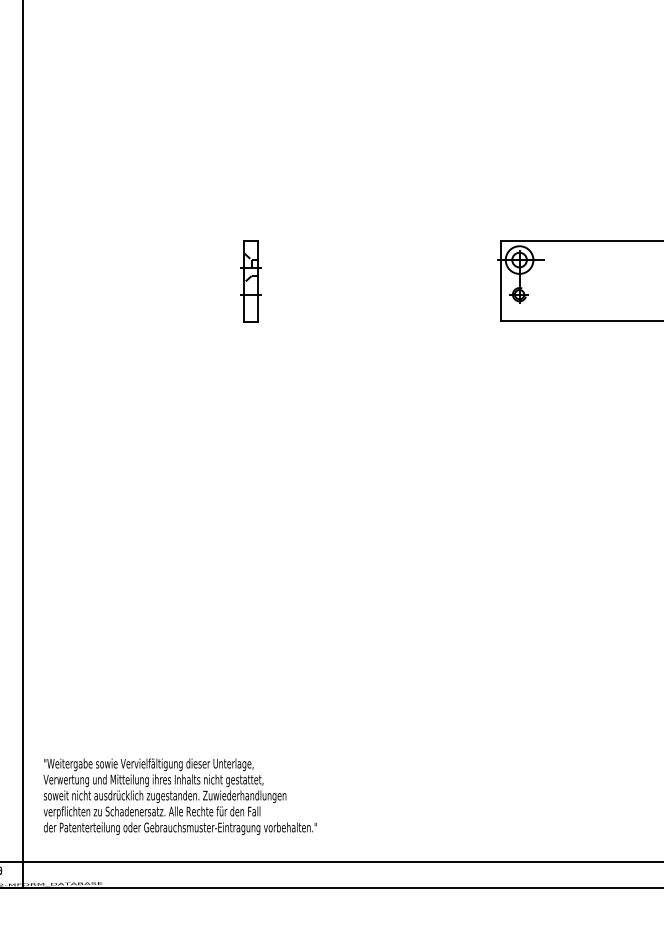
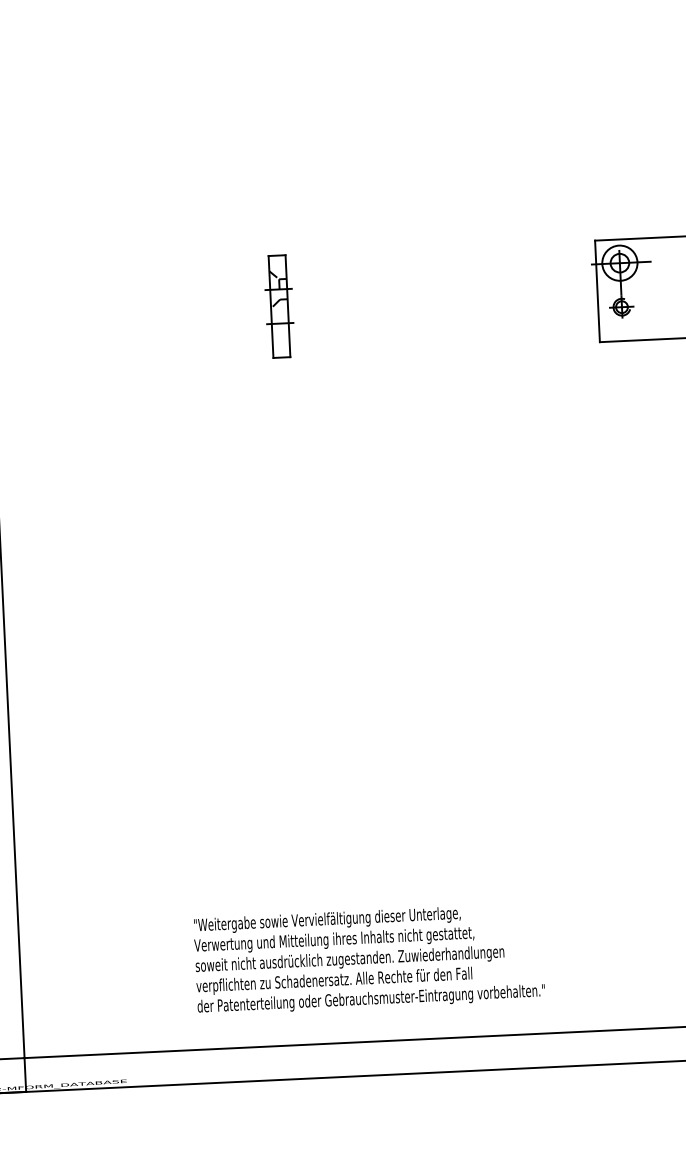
text: (179, 796) -> (368, 958), moved

